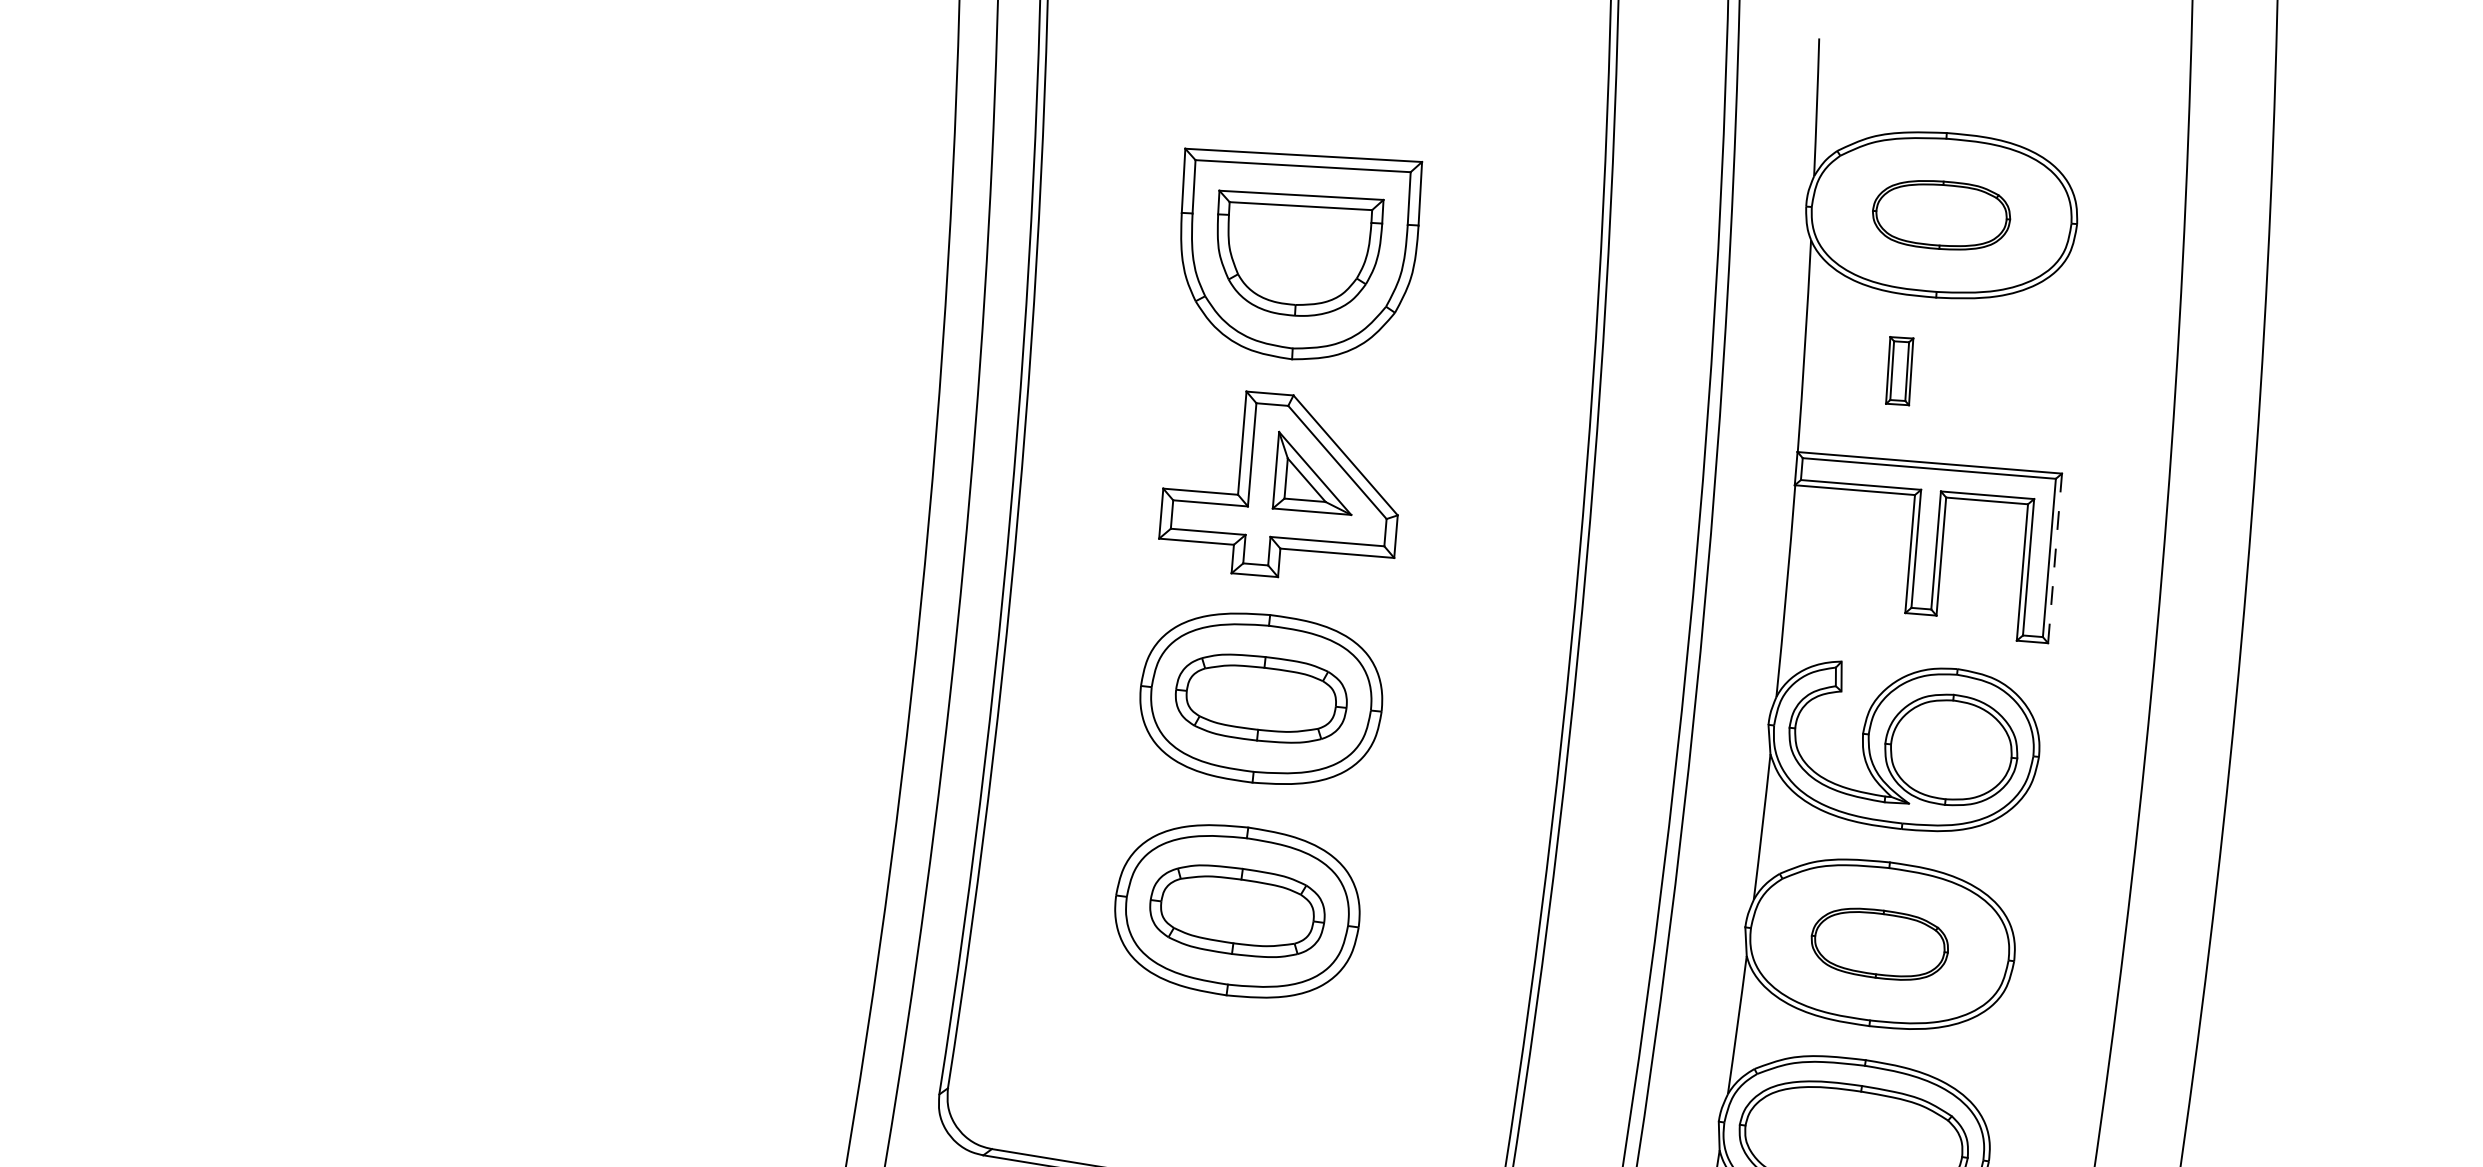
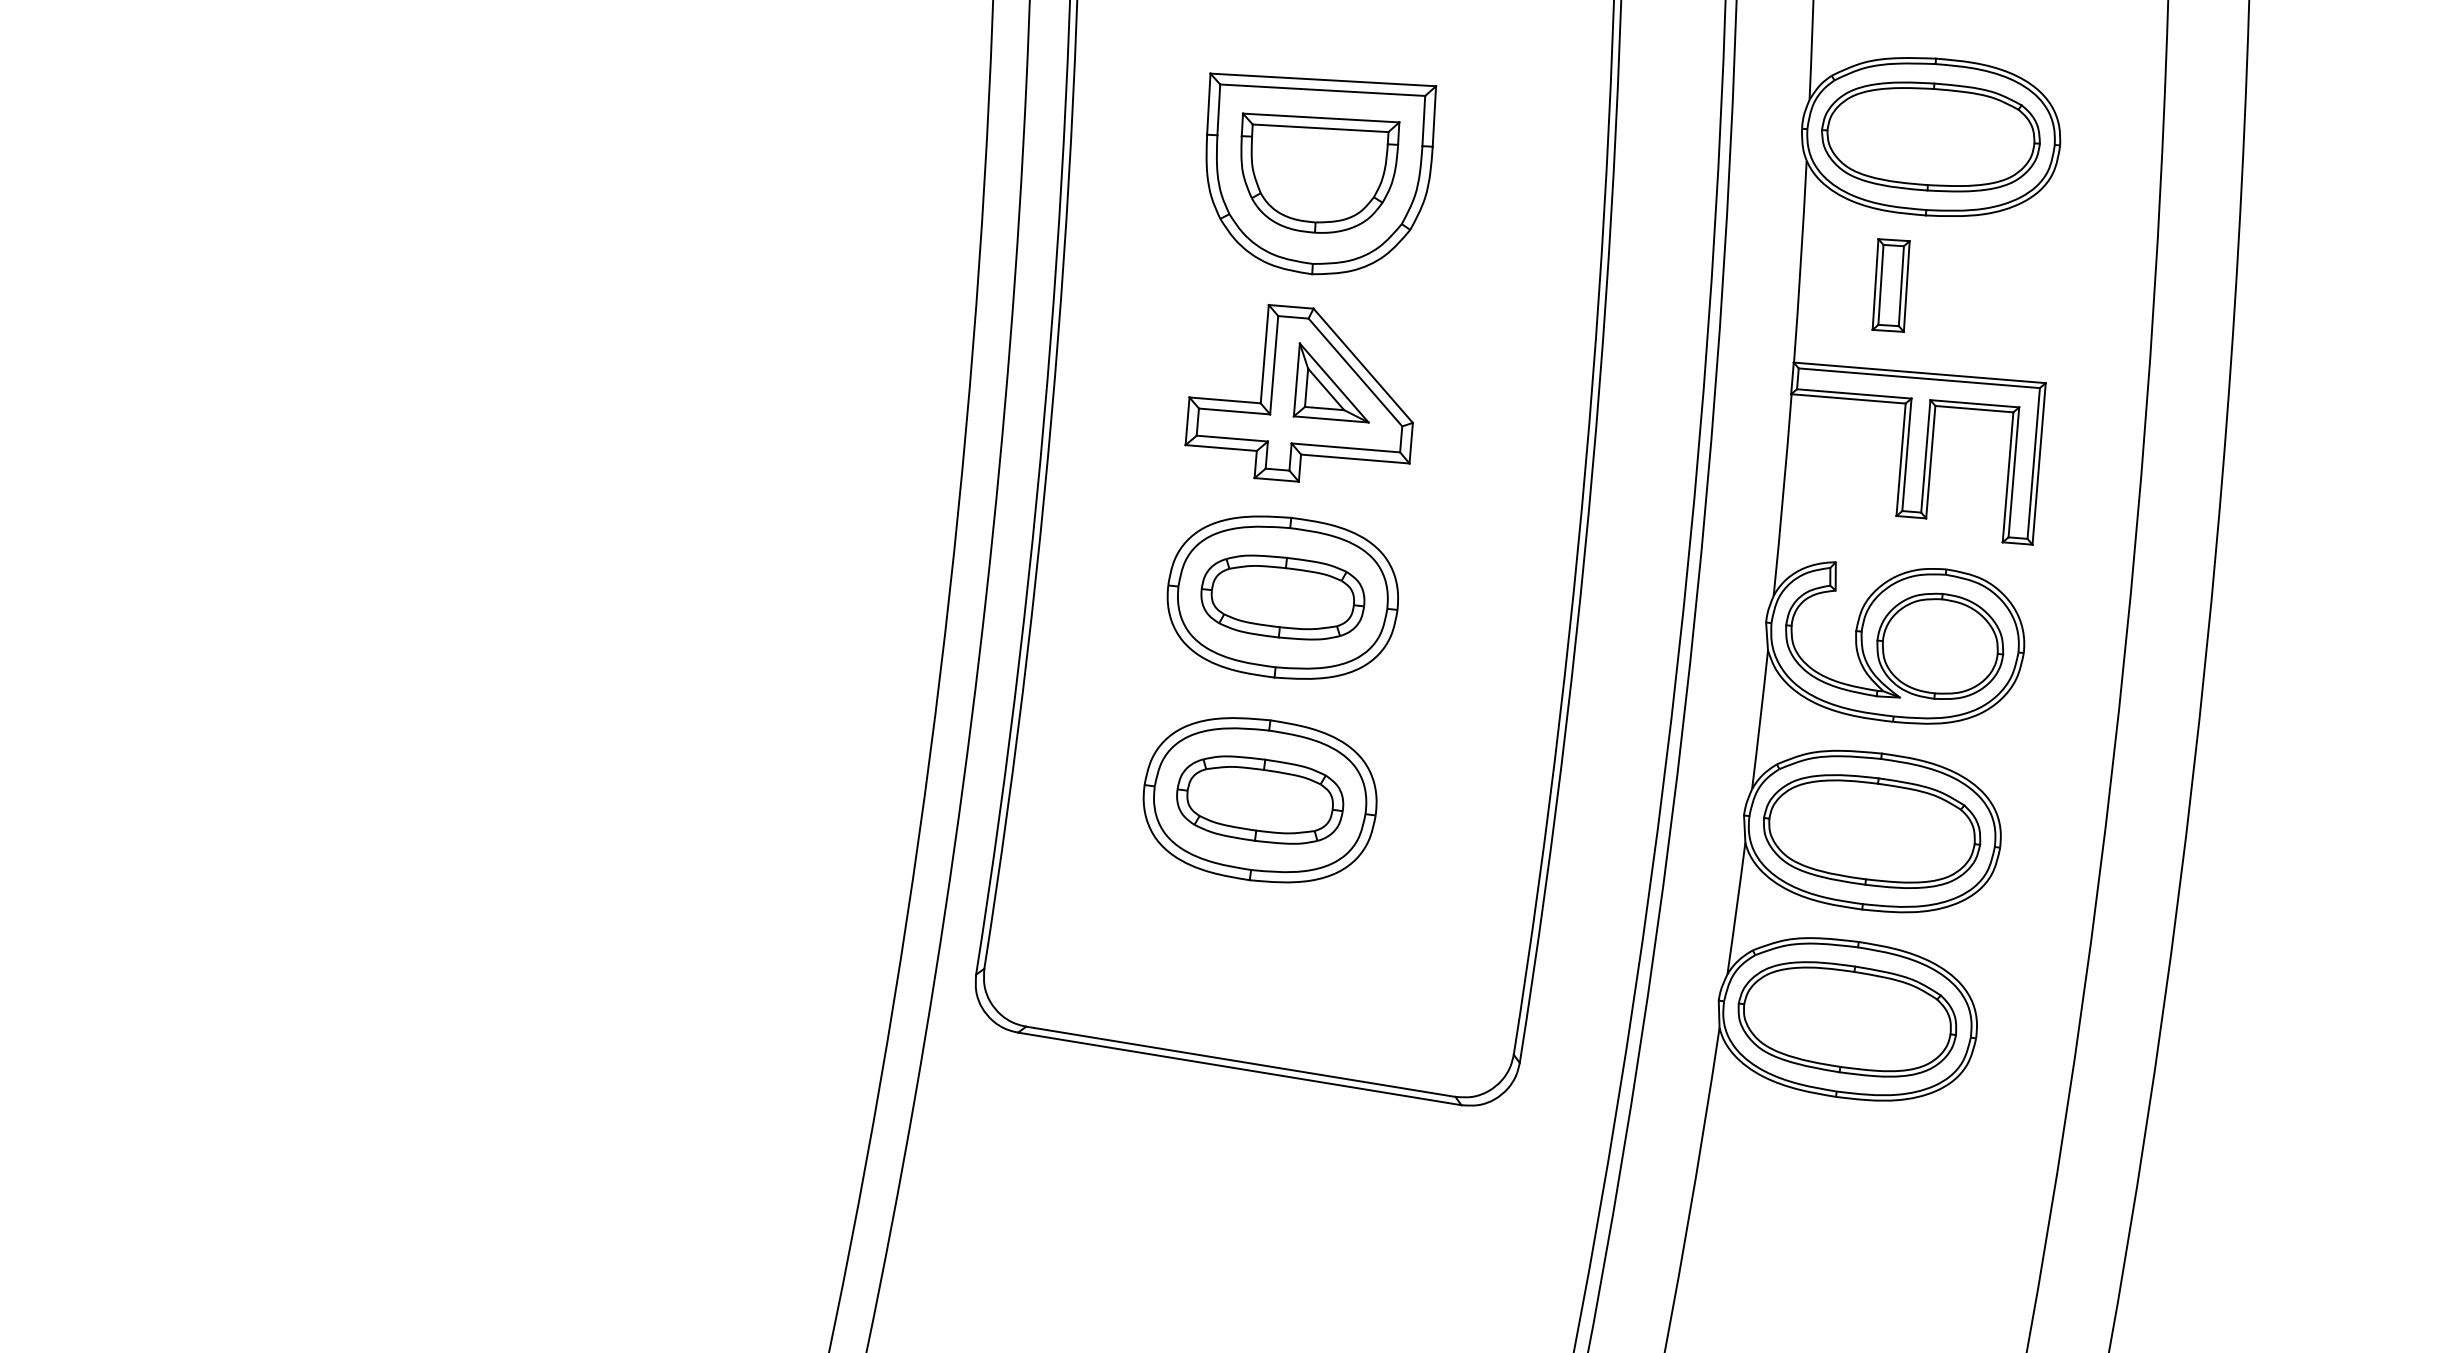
part: (1941, 214) -> (1930, 136), size x1.67
part: (1899, 371) -> (1890, 285), size x1.43
line: (2055, 559) -> (2039, 464), dashed -> solid
part: (1880, 944) -> (1872, 831), size x1.67

